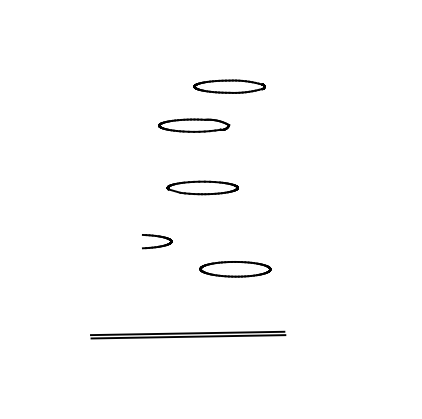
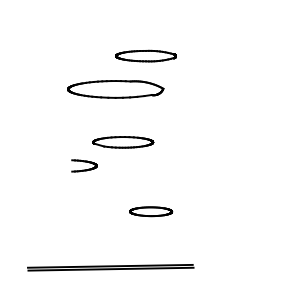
part: (194, 125) -> (116, 89), size x1.6
part: (157, 241) -> (84, 165), moved
part: (235, 269) -> (151, 211), size x0.7

